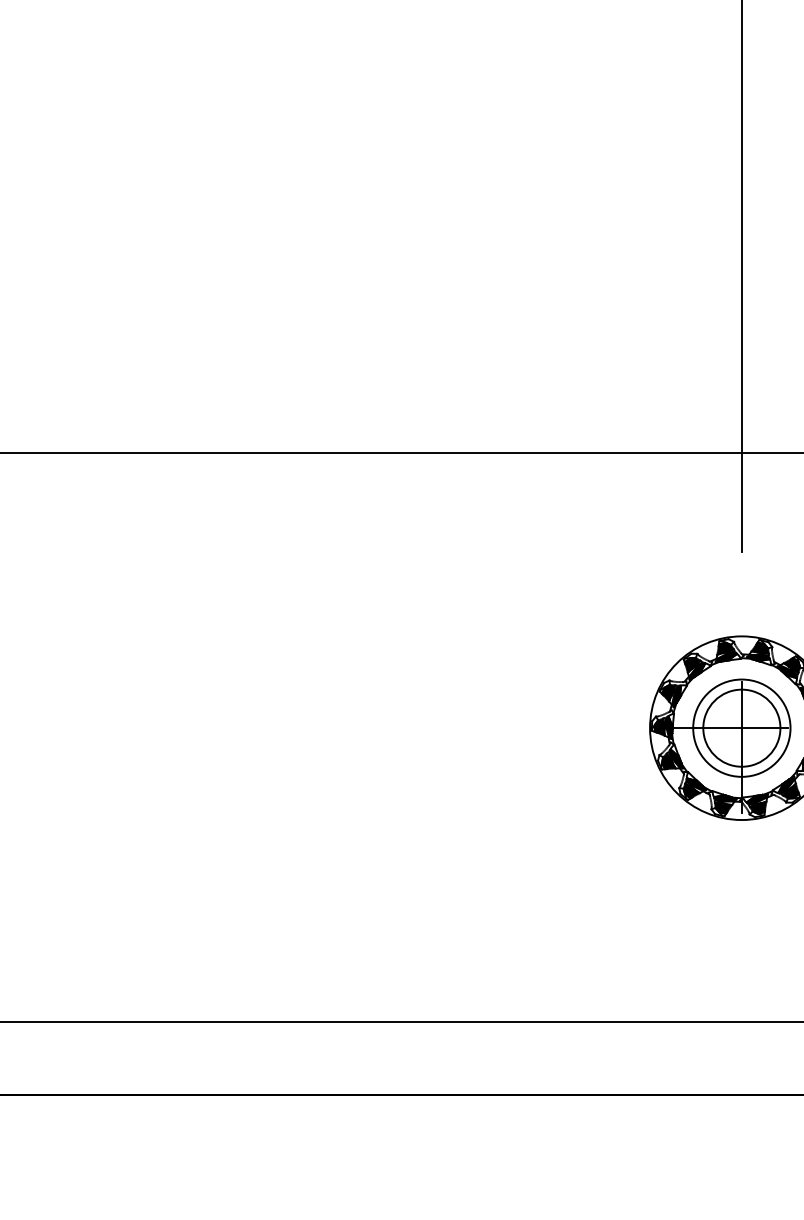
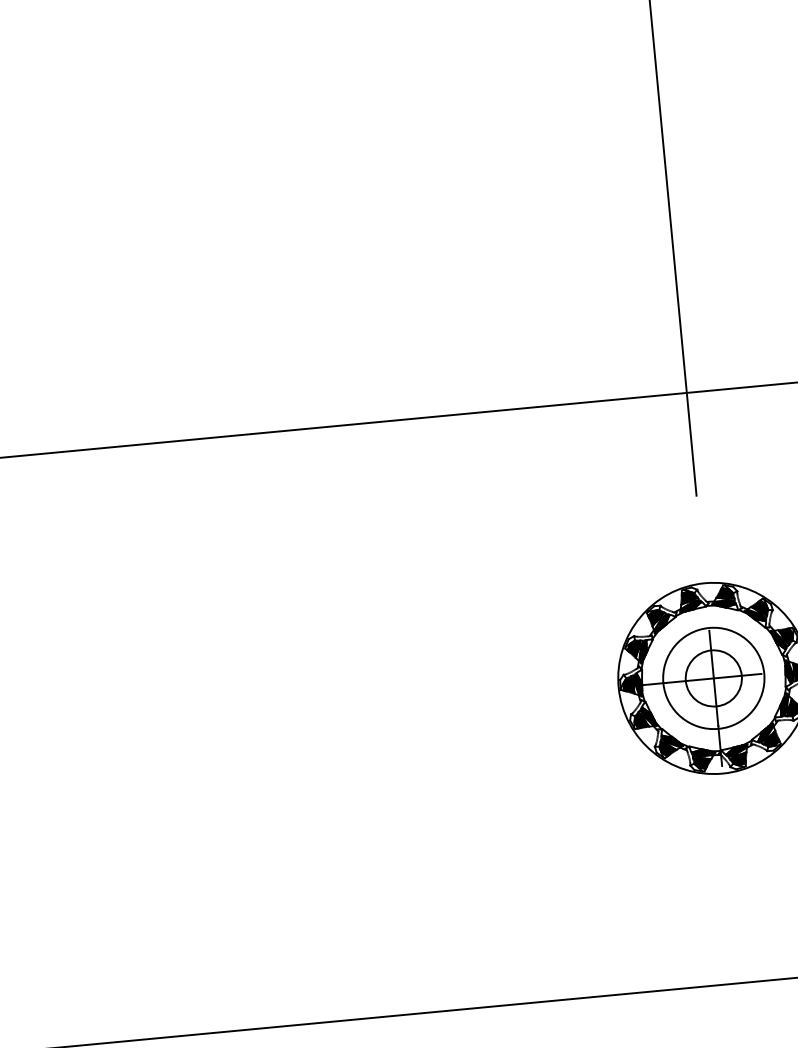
circle: (741, 727) -> (713, 677), size x0.7

